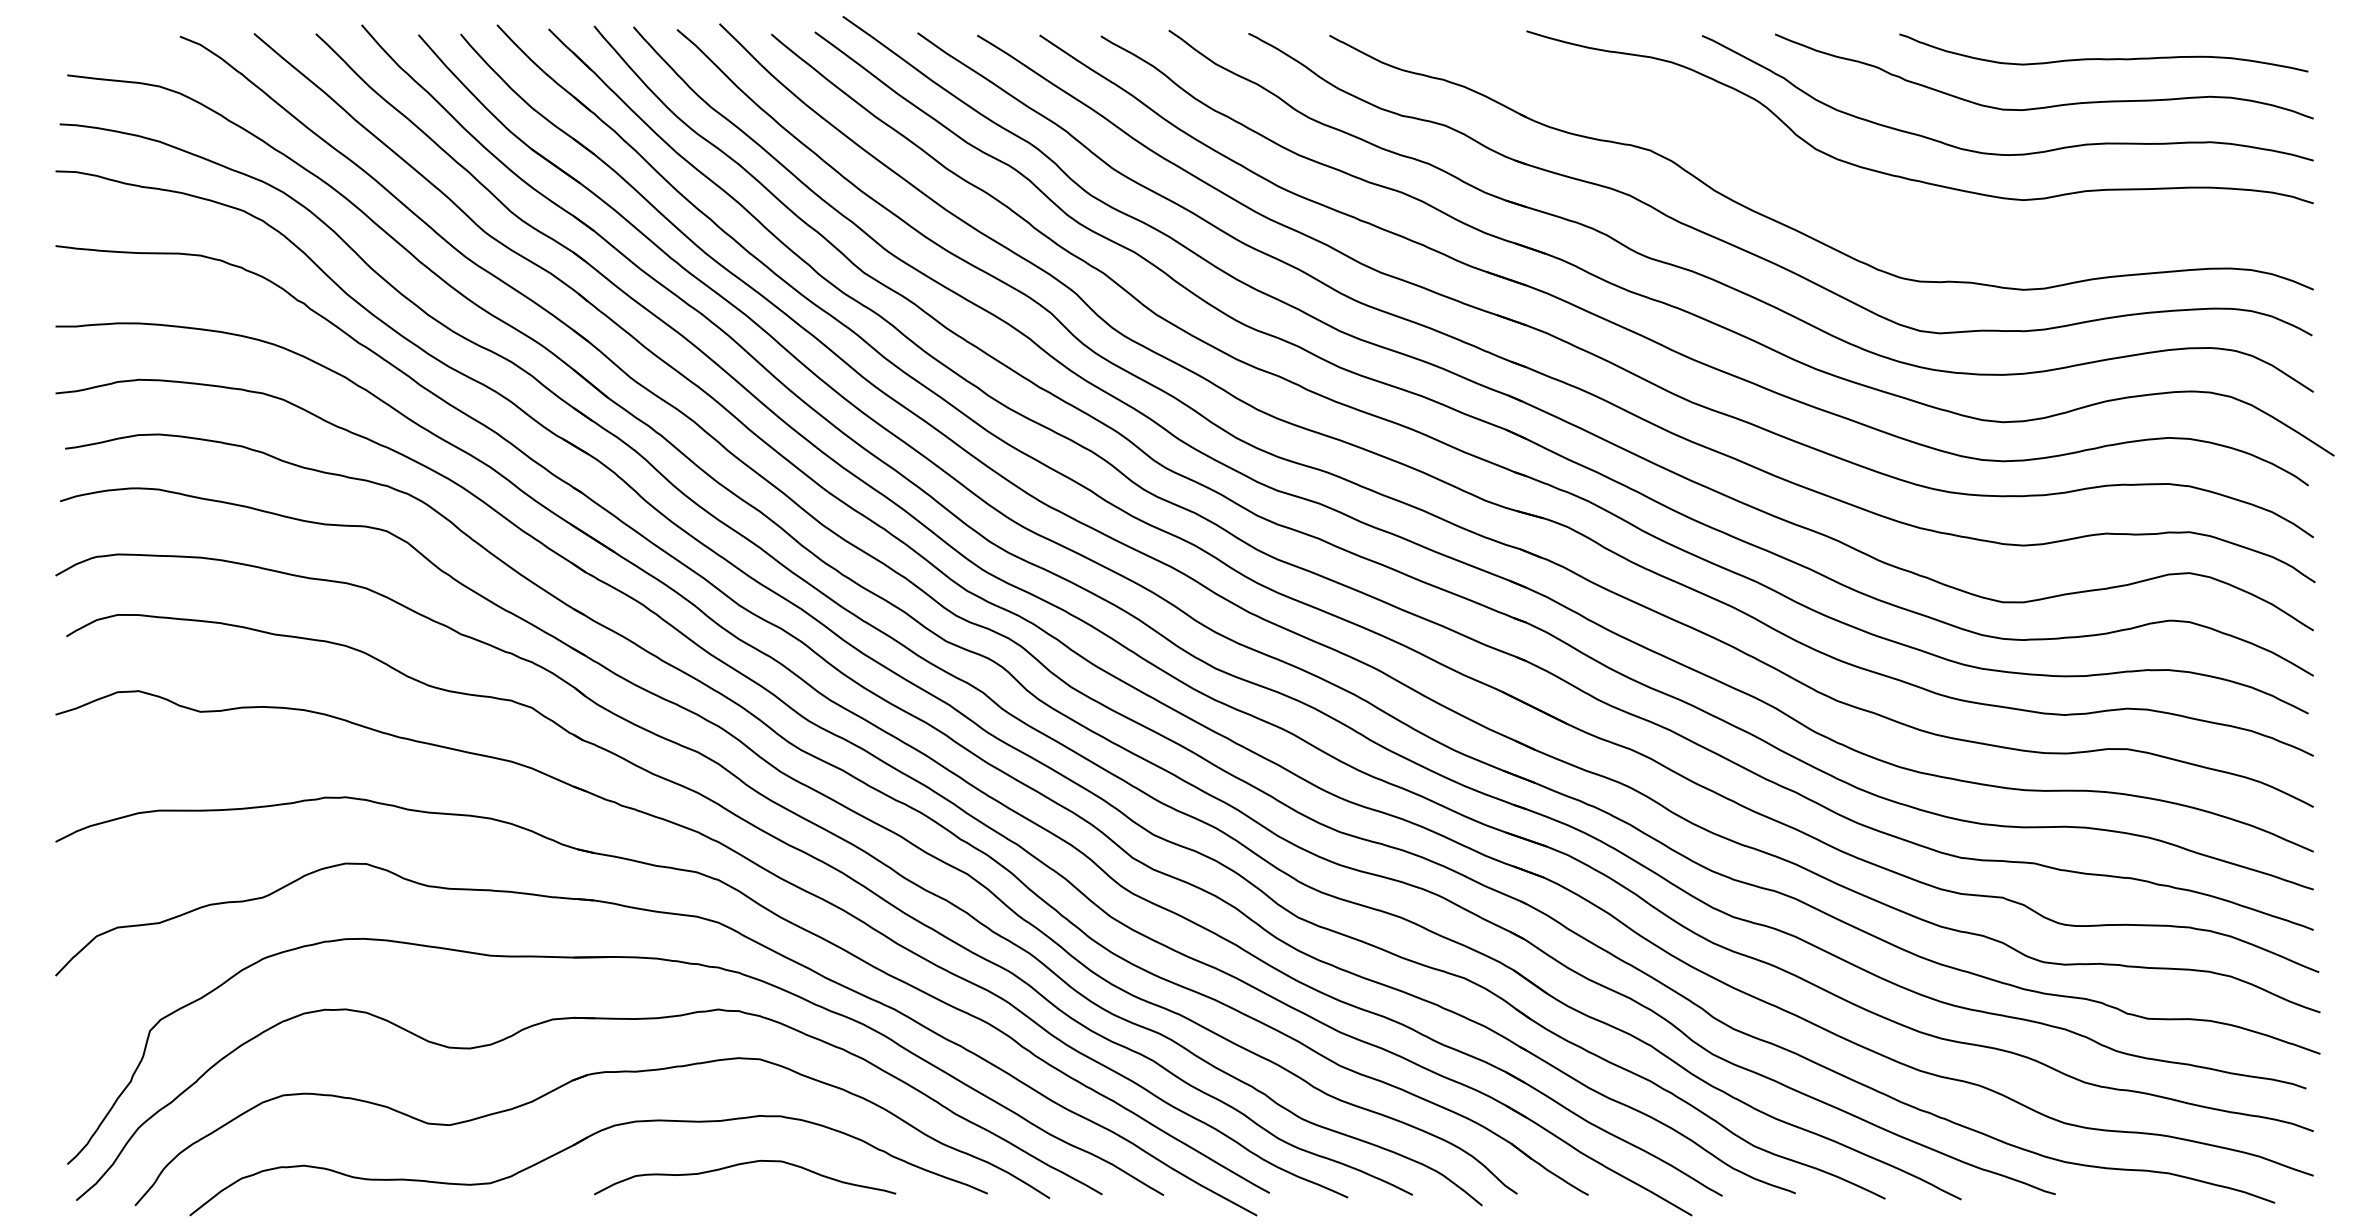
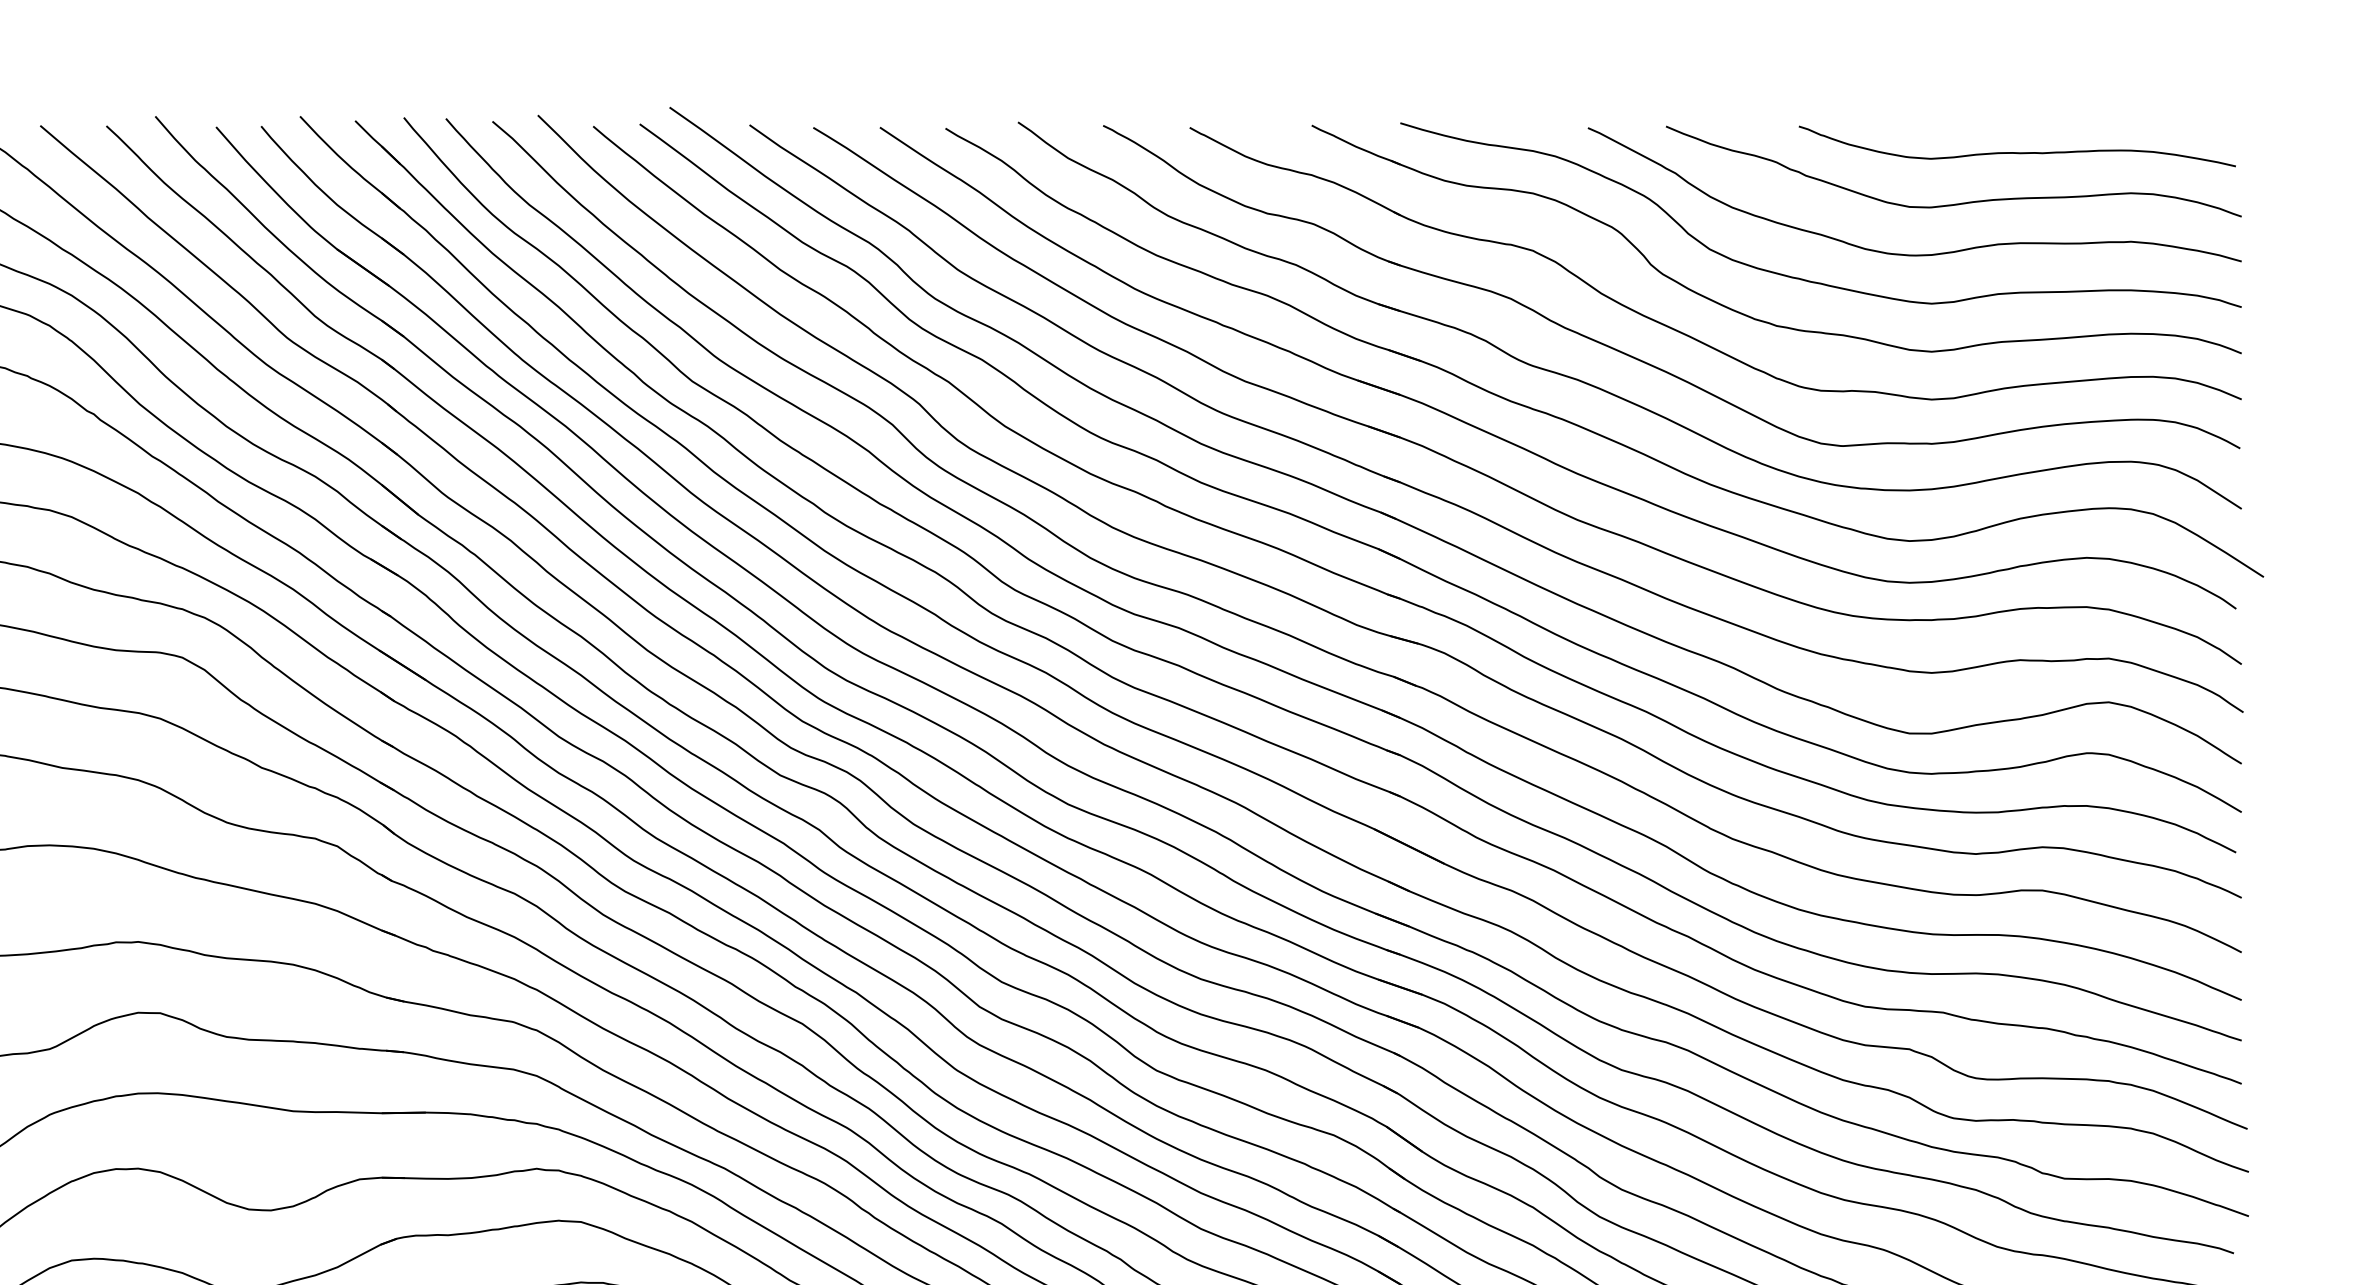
part: (1851, 210) -> (1747, 314), added

